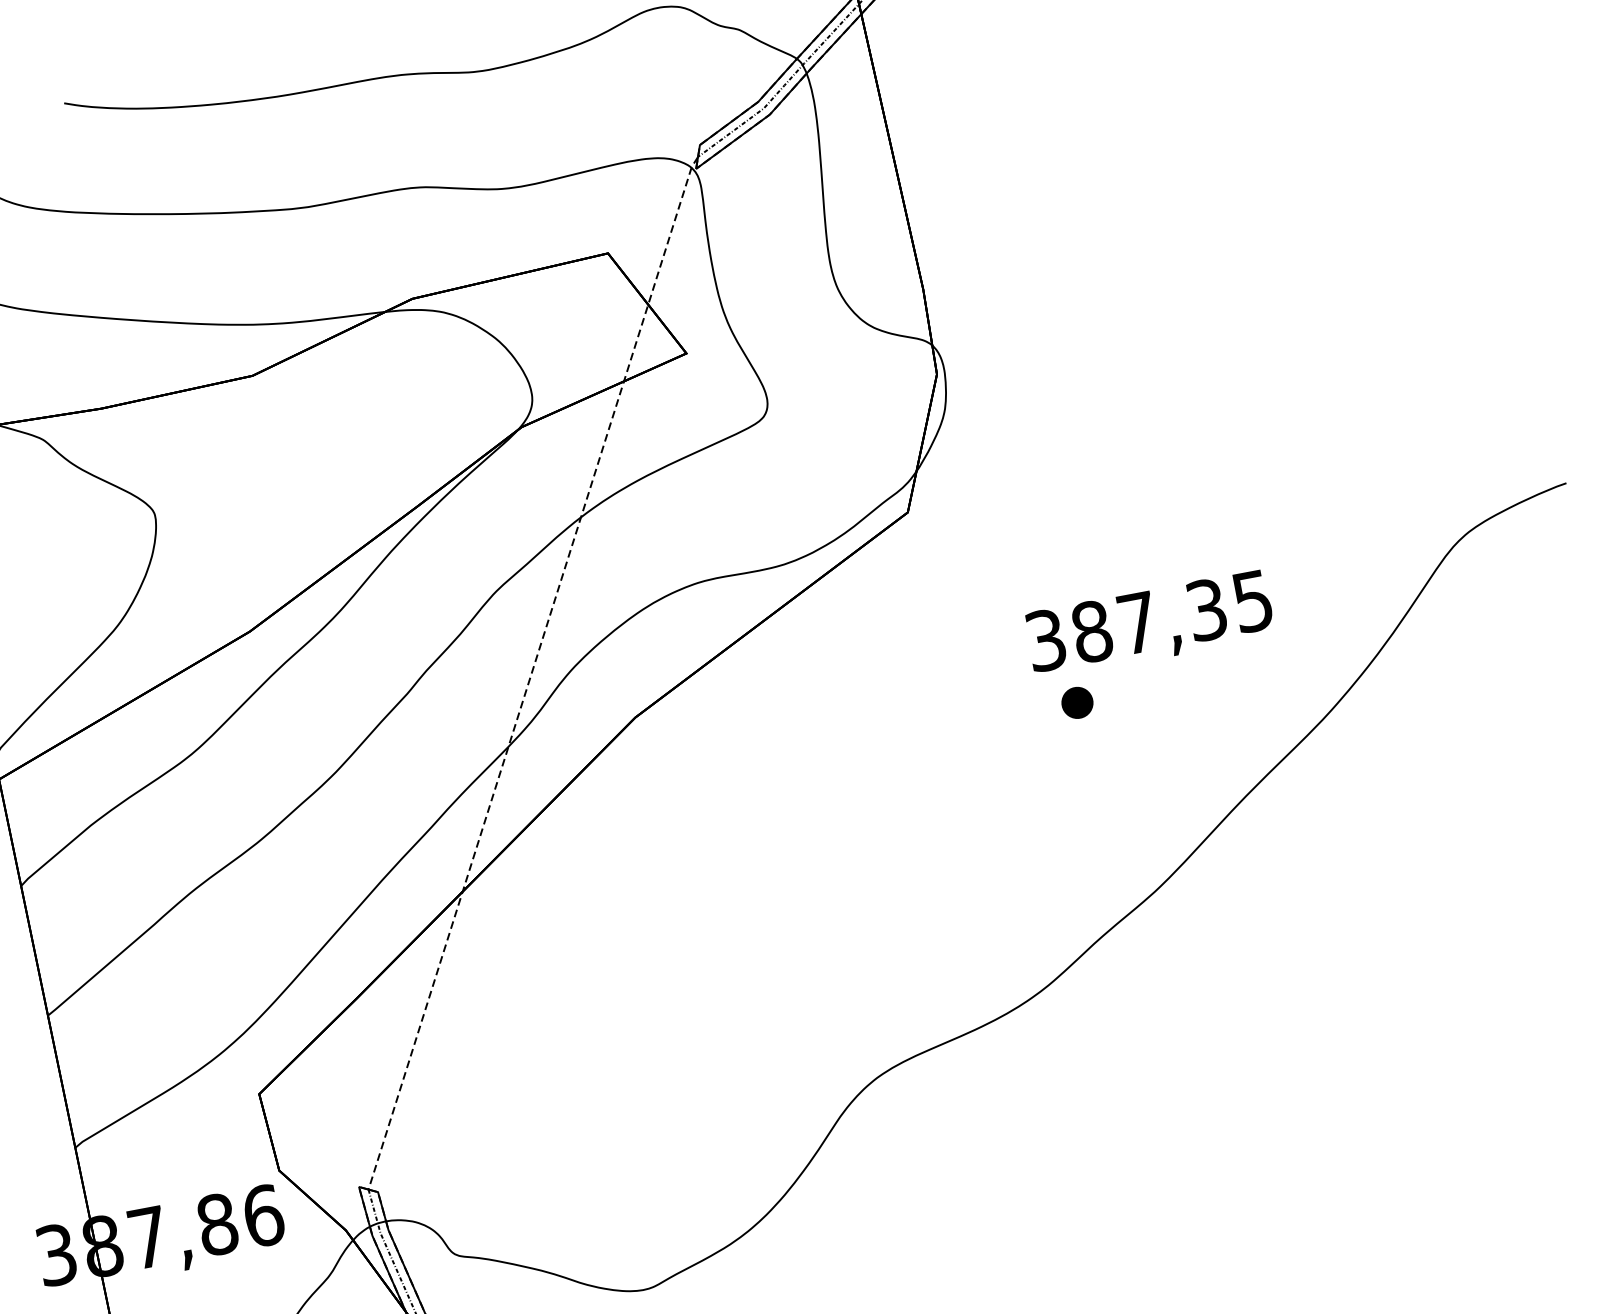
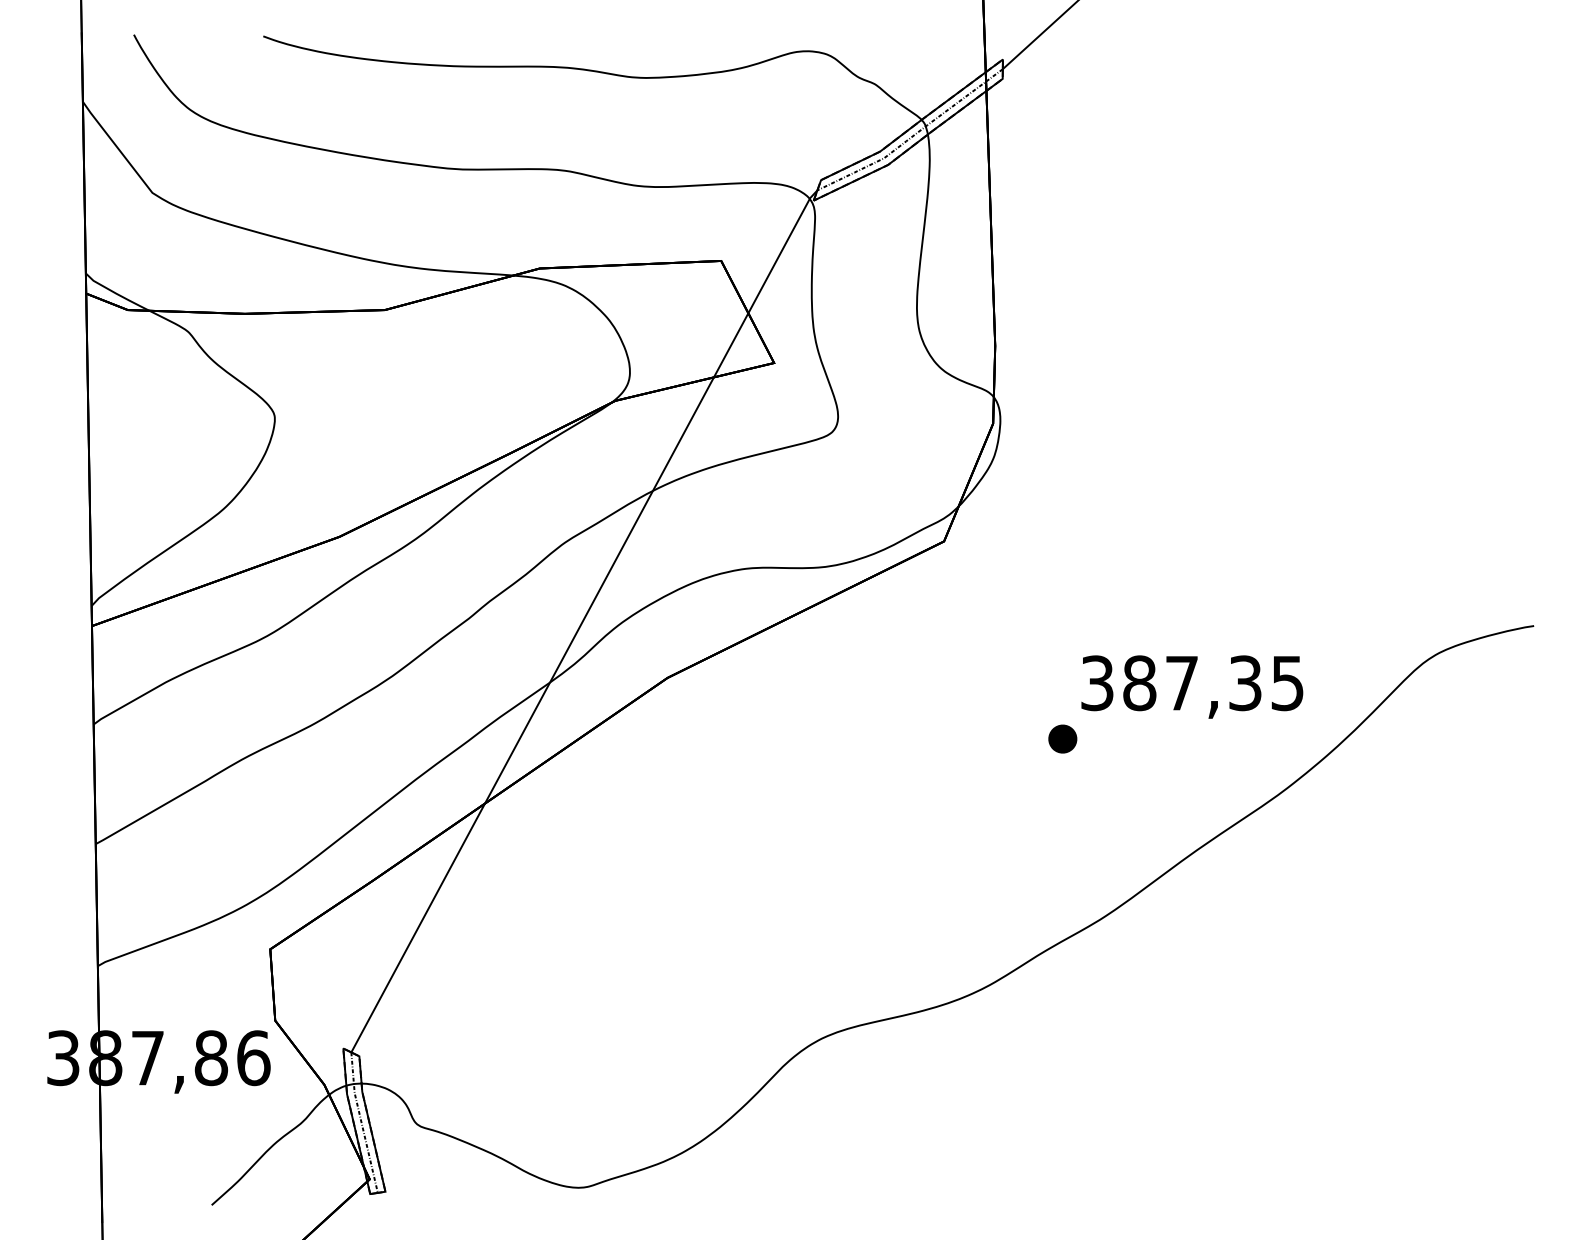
text: (1150, 624) -> (1192, 686), moved
line: (532, 672) -> (583, 620), dashed -> solid

